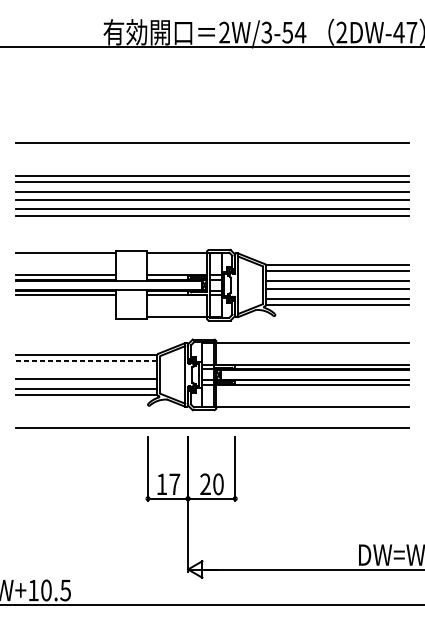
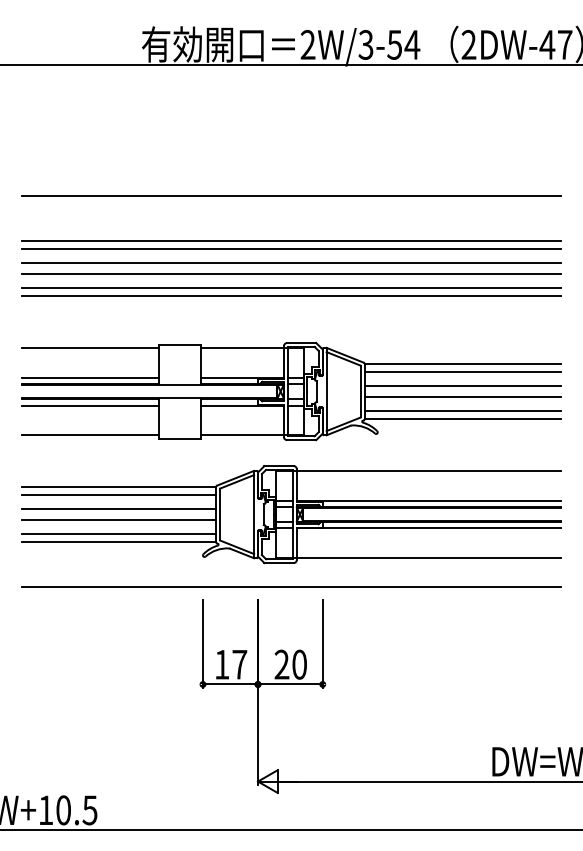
line: (66, 317) -> (90, 435), added
line: (87, 361) -> (119, 495), dashed -> solid
line: (86, 370) -> (118, 508), added

